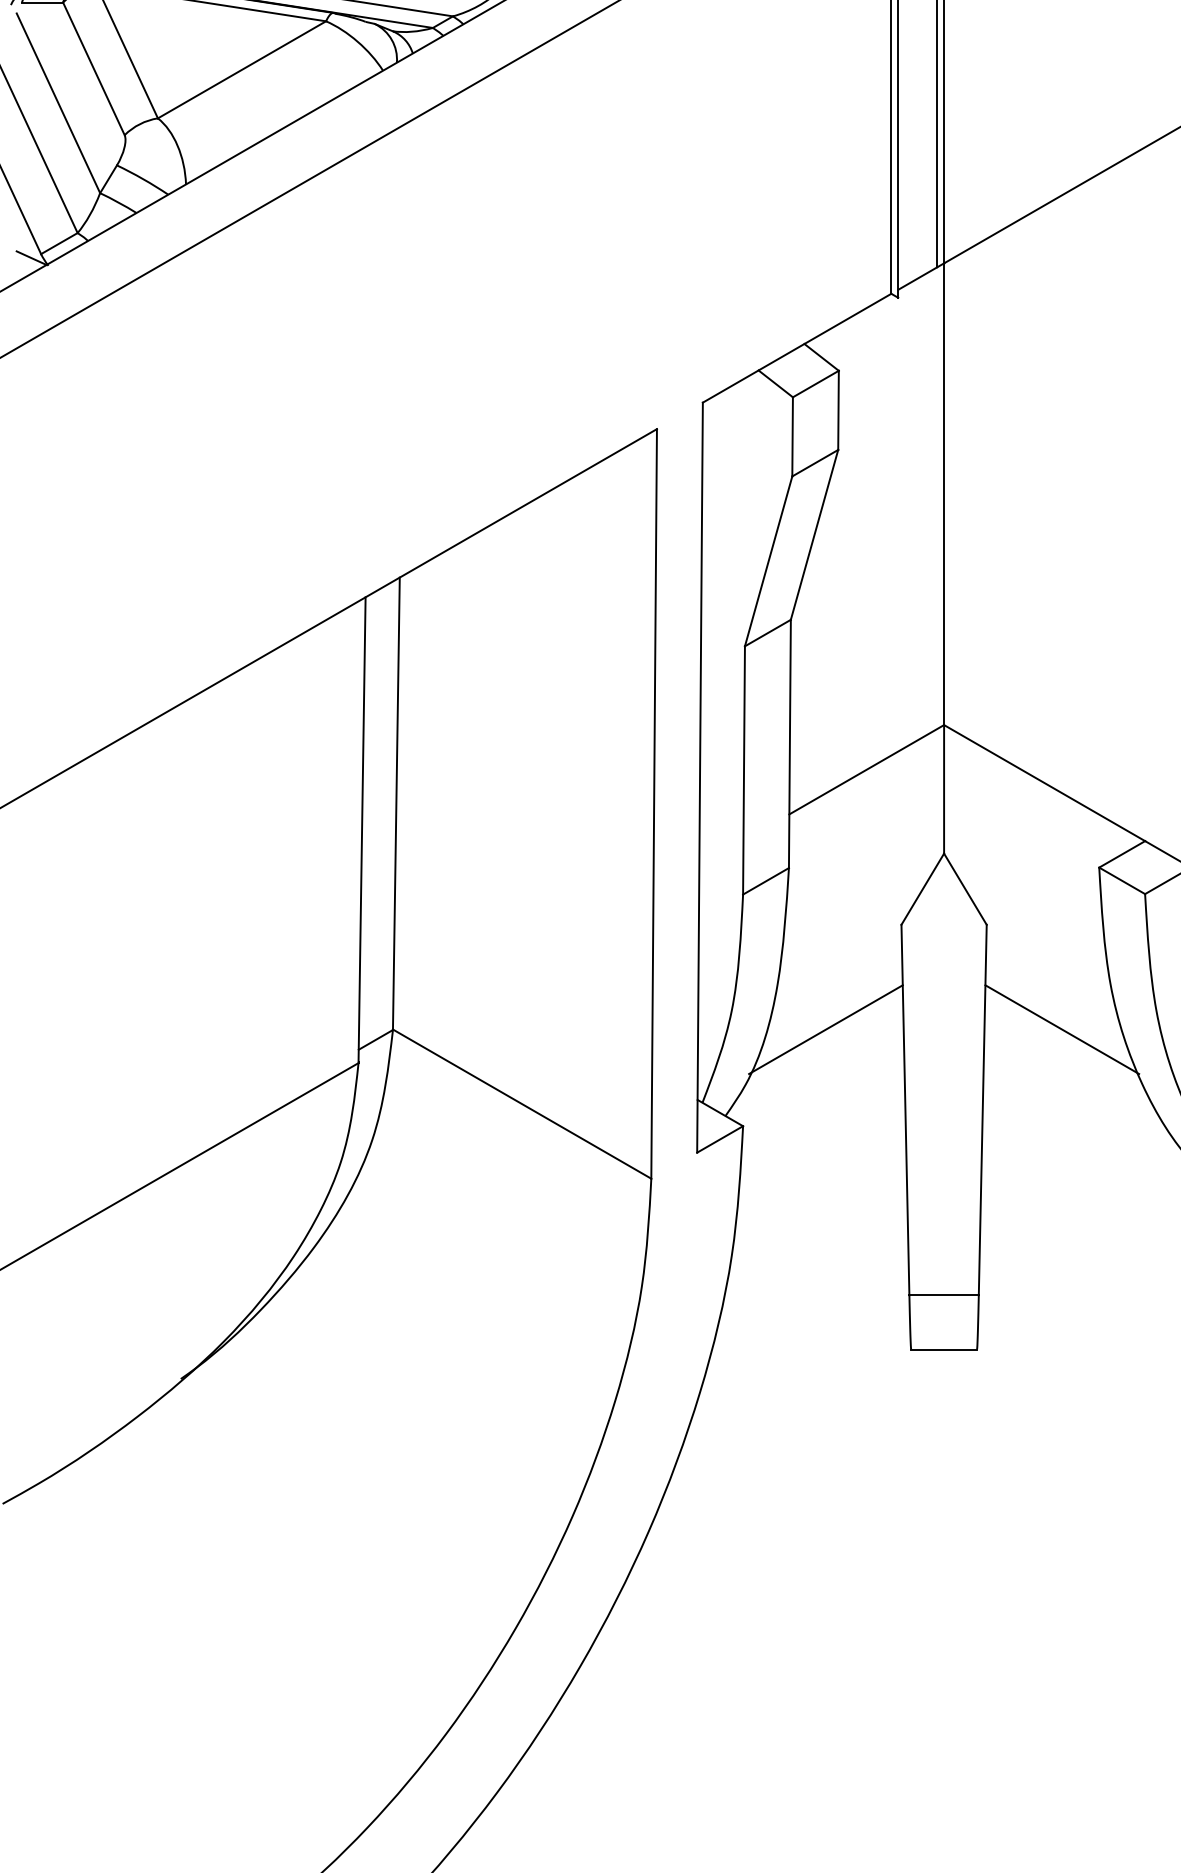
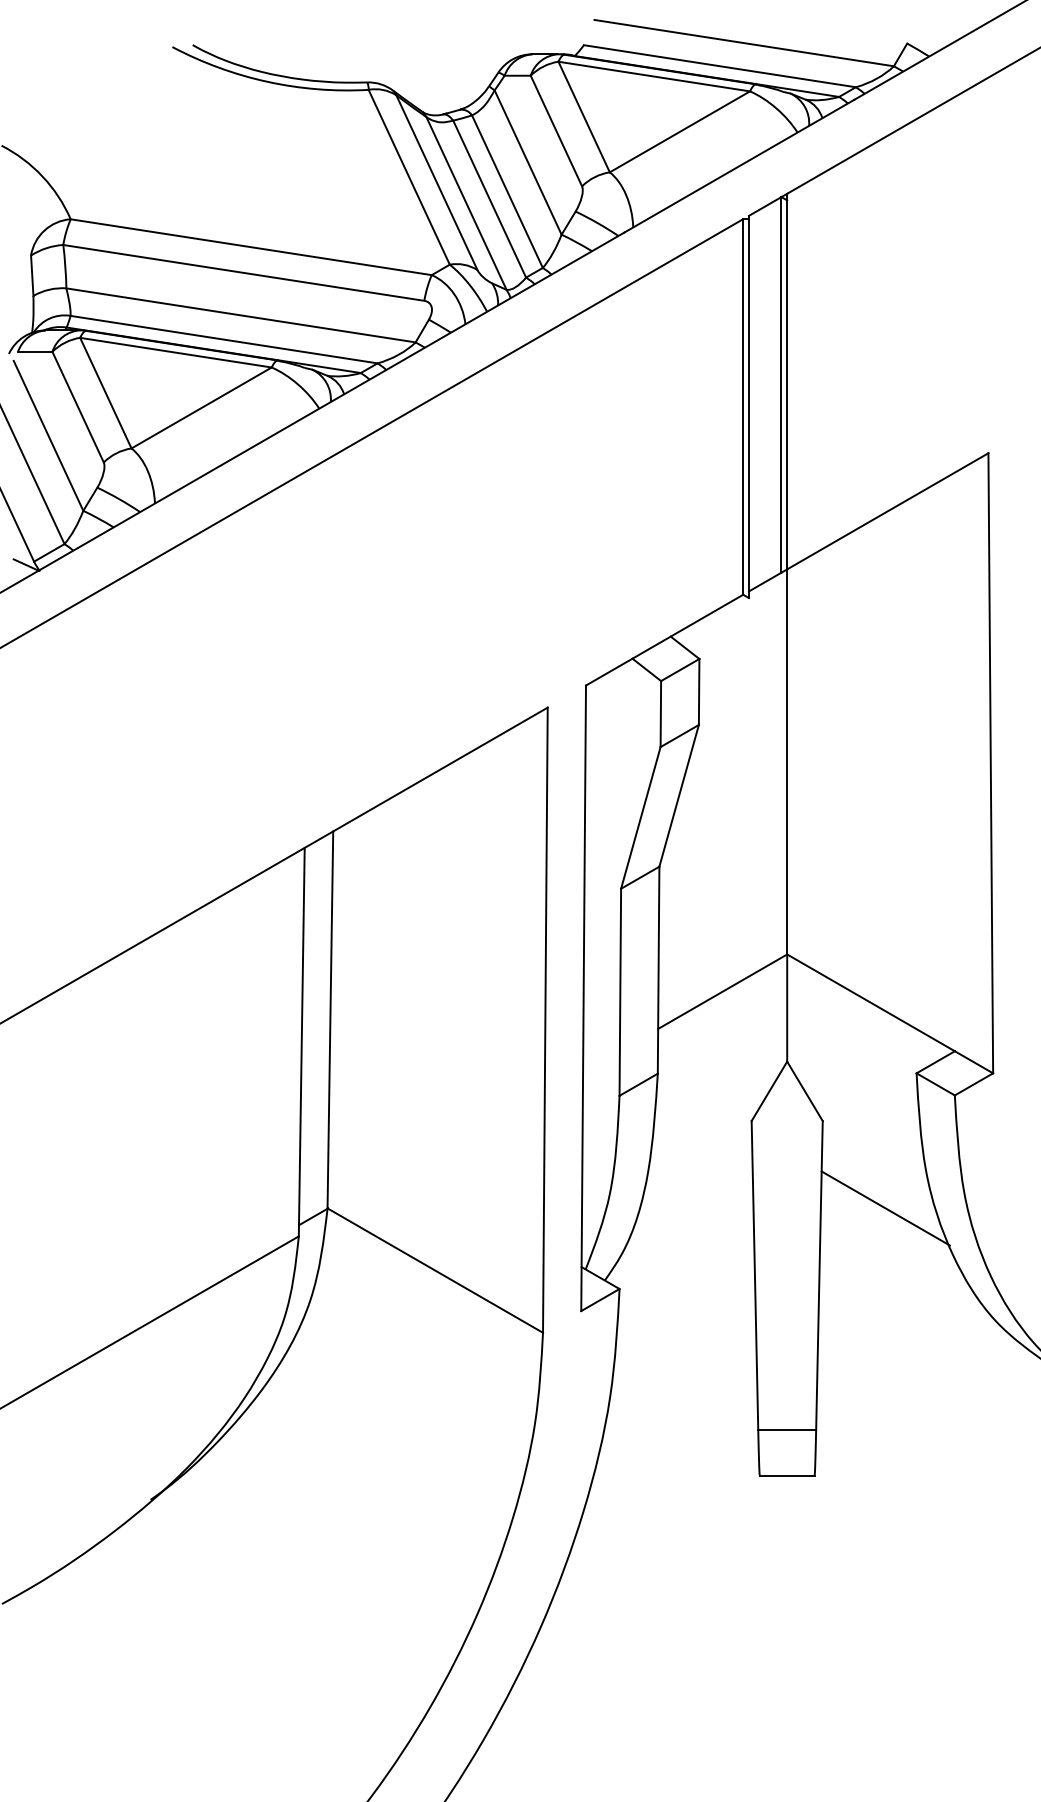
line: (825, 1029) -> (688, 1208), removed

